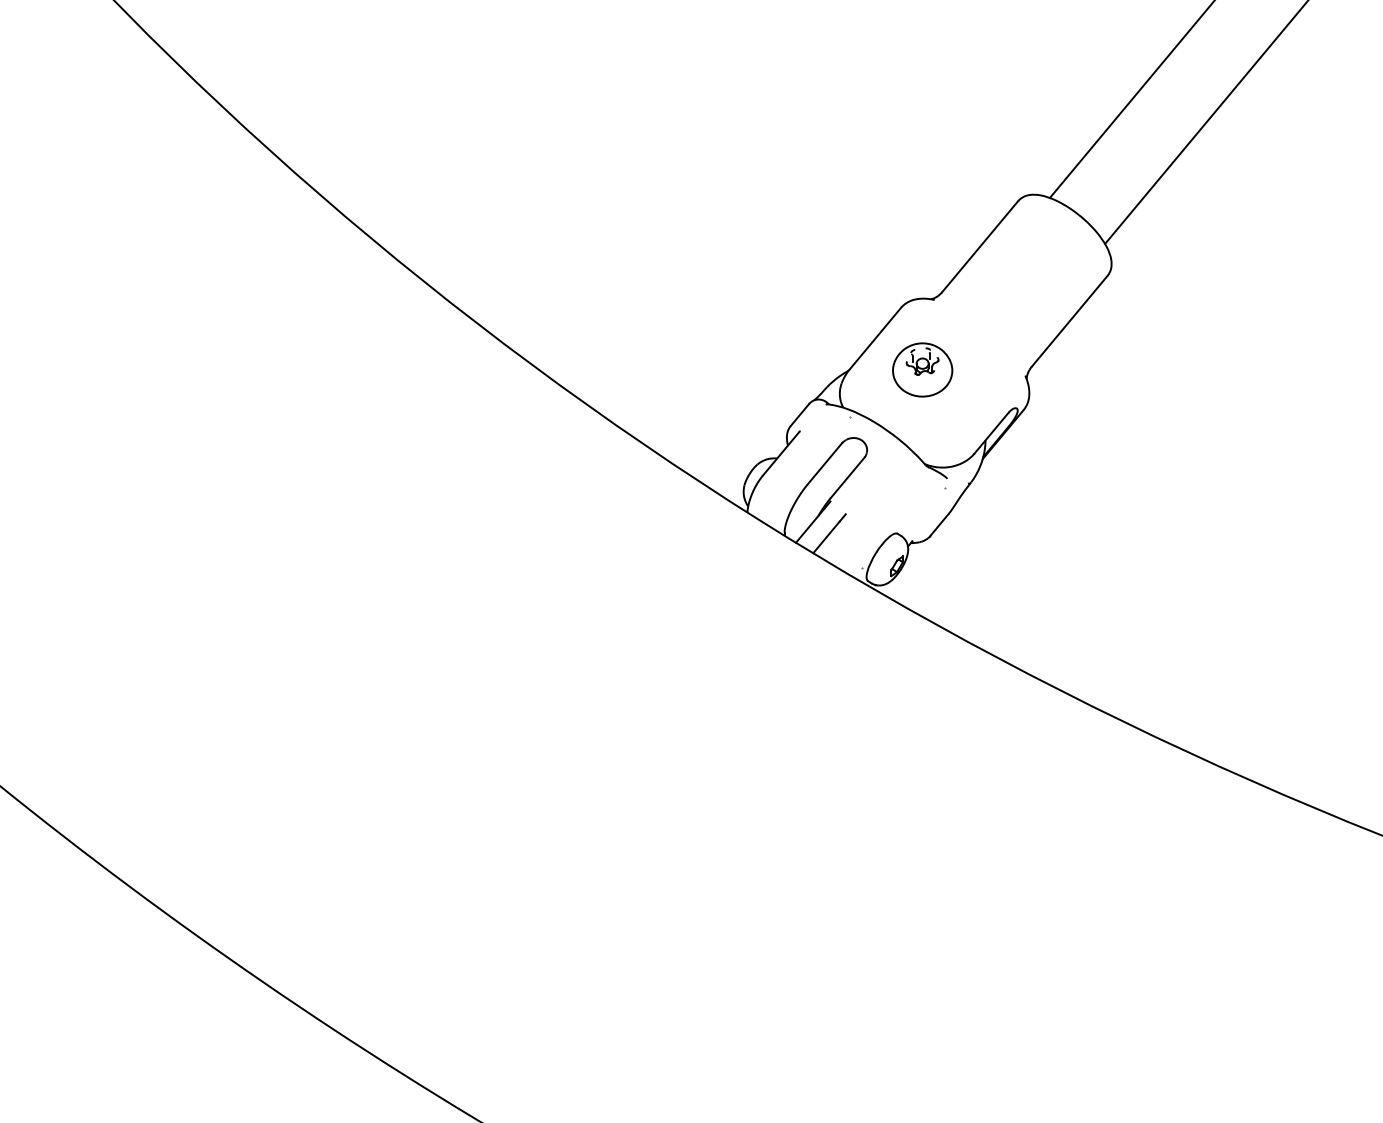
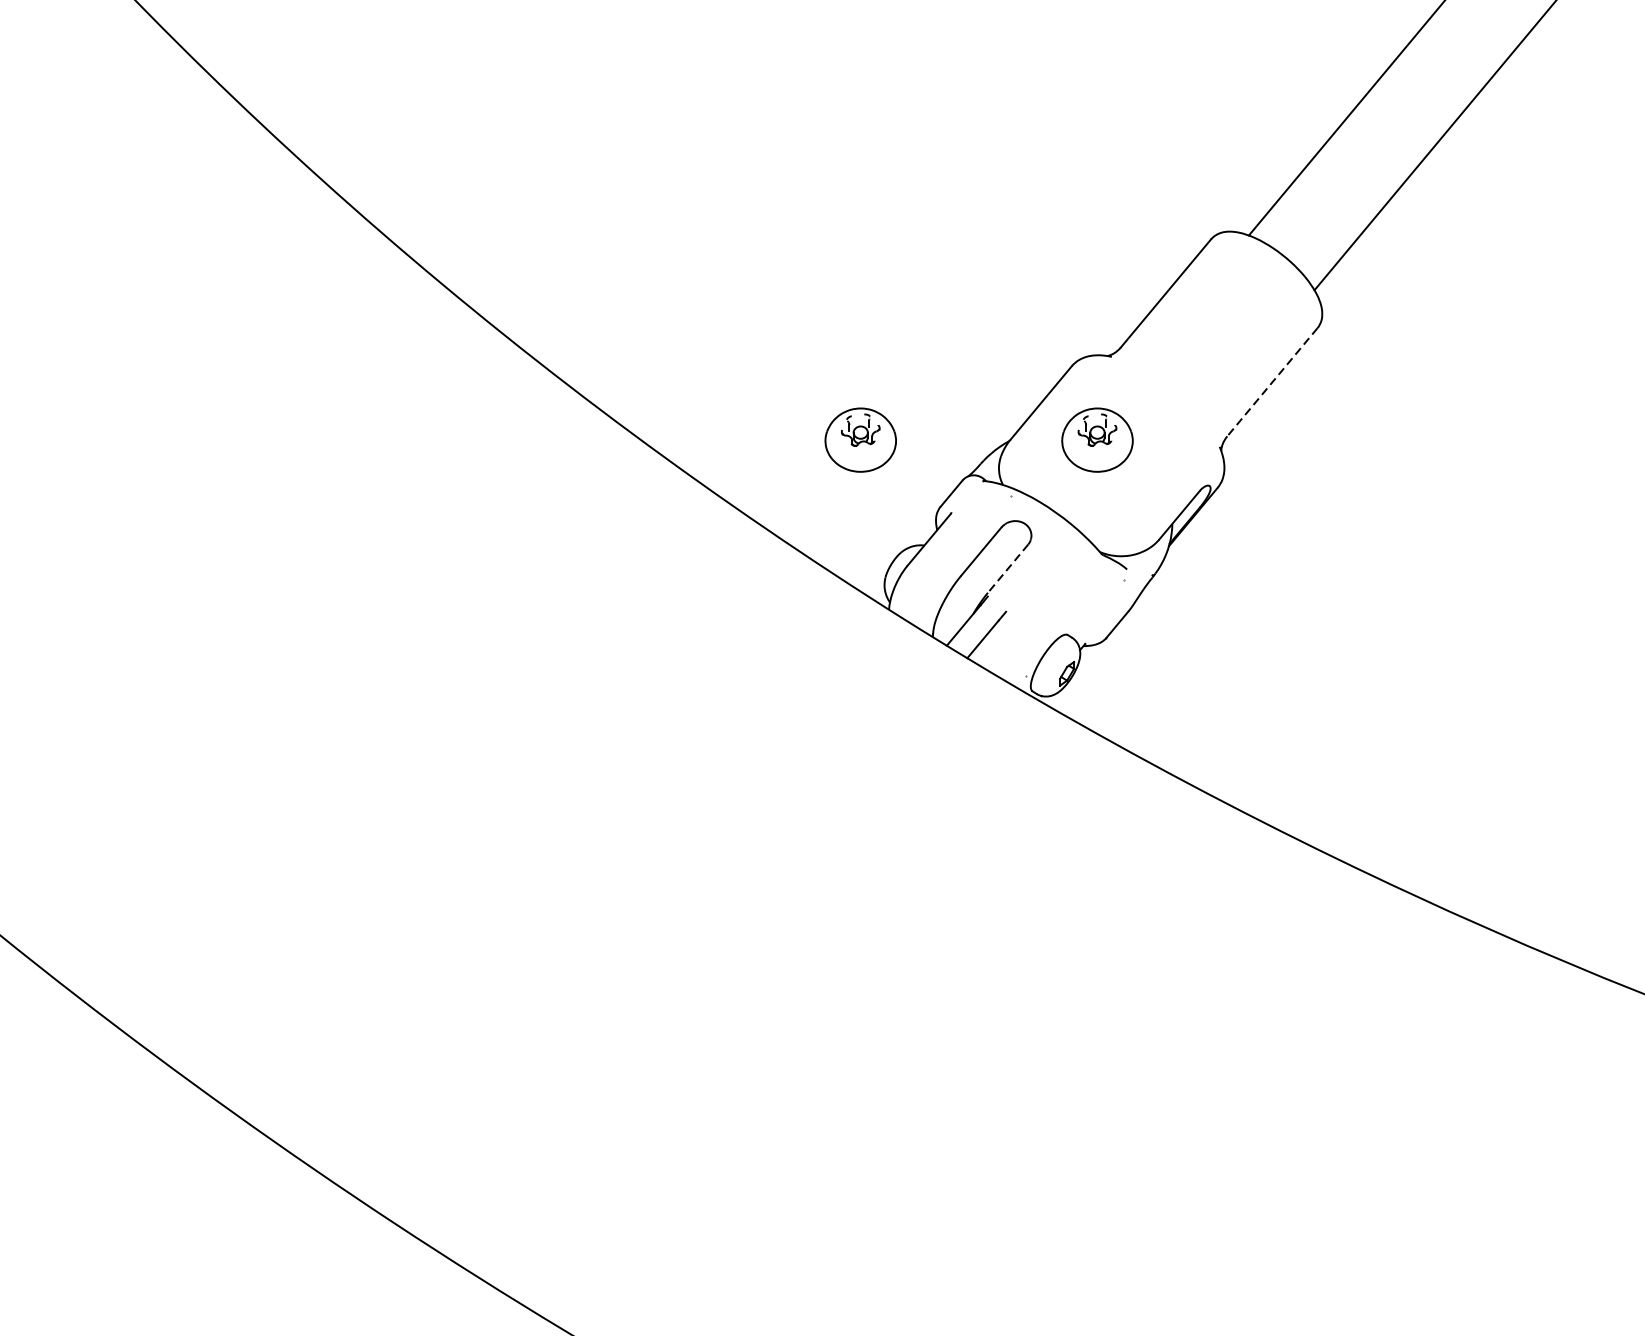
line: (1069, 321) -> (1272, 382), solid -> dashed
part: (723, 369) -> (860, 439), added
line: (847, 478) -> (1008, 569), solid -> dashed

